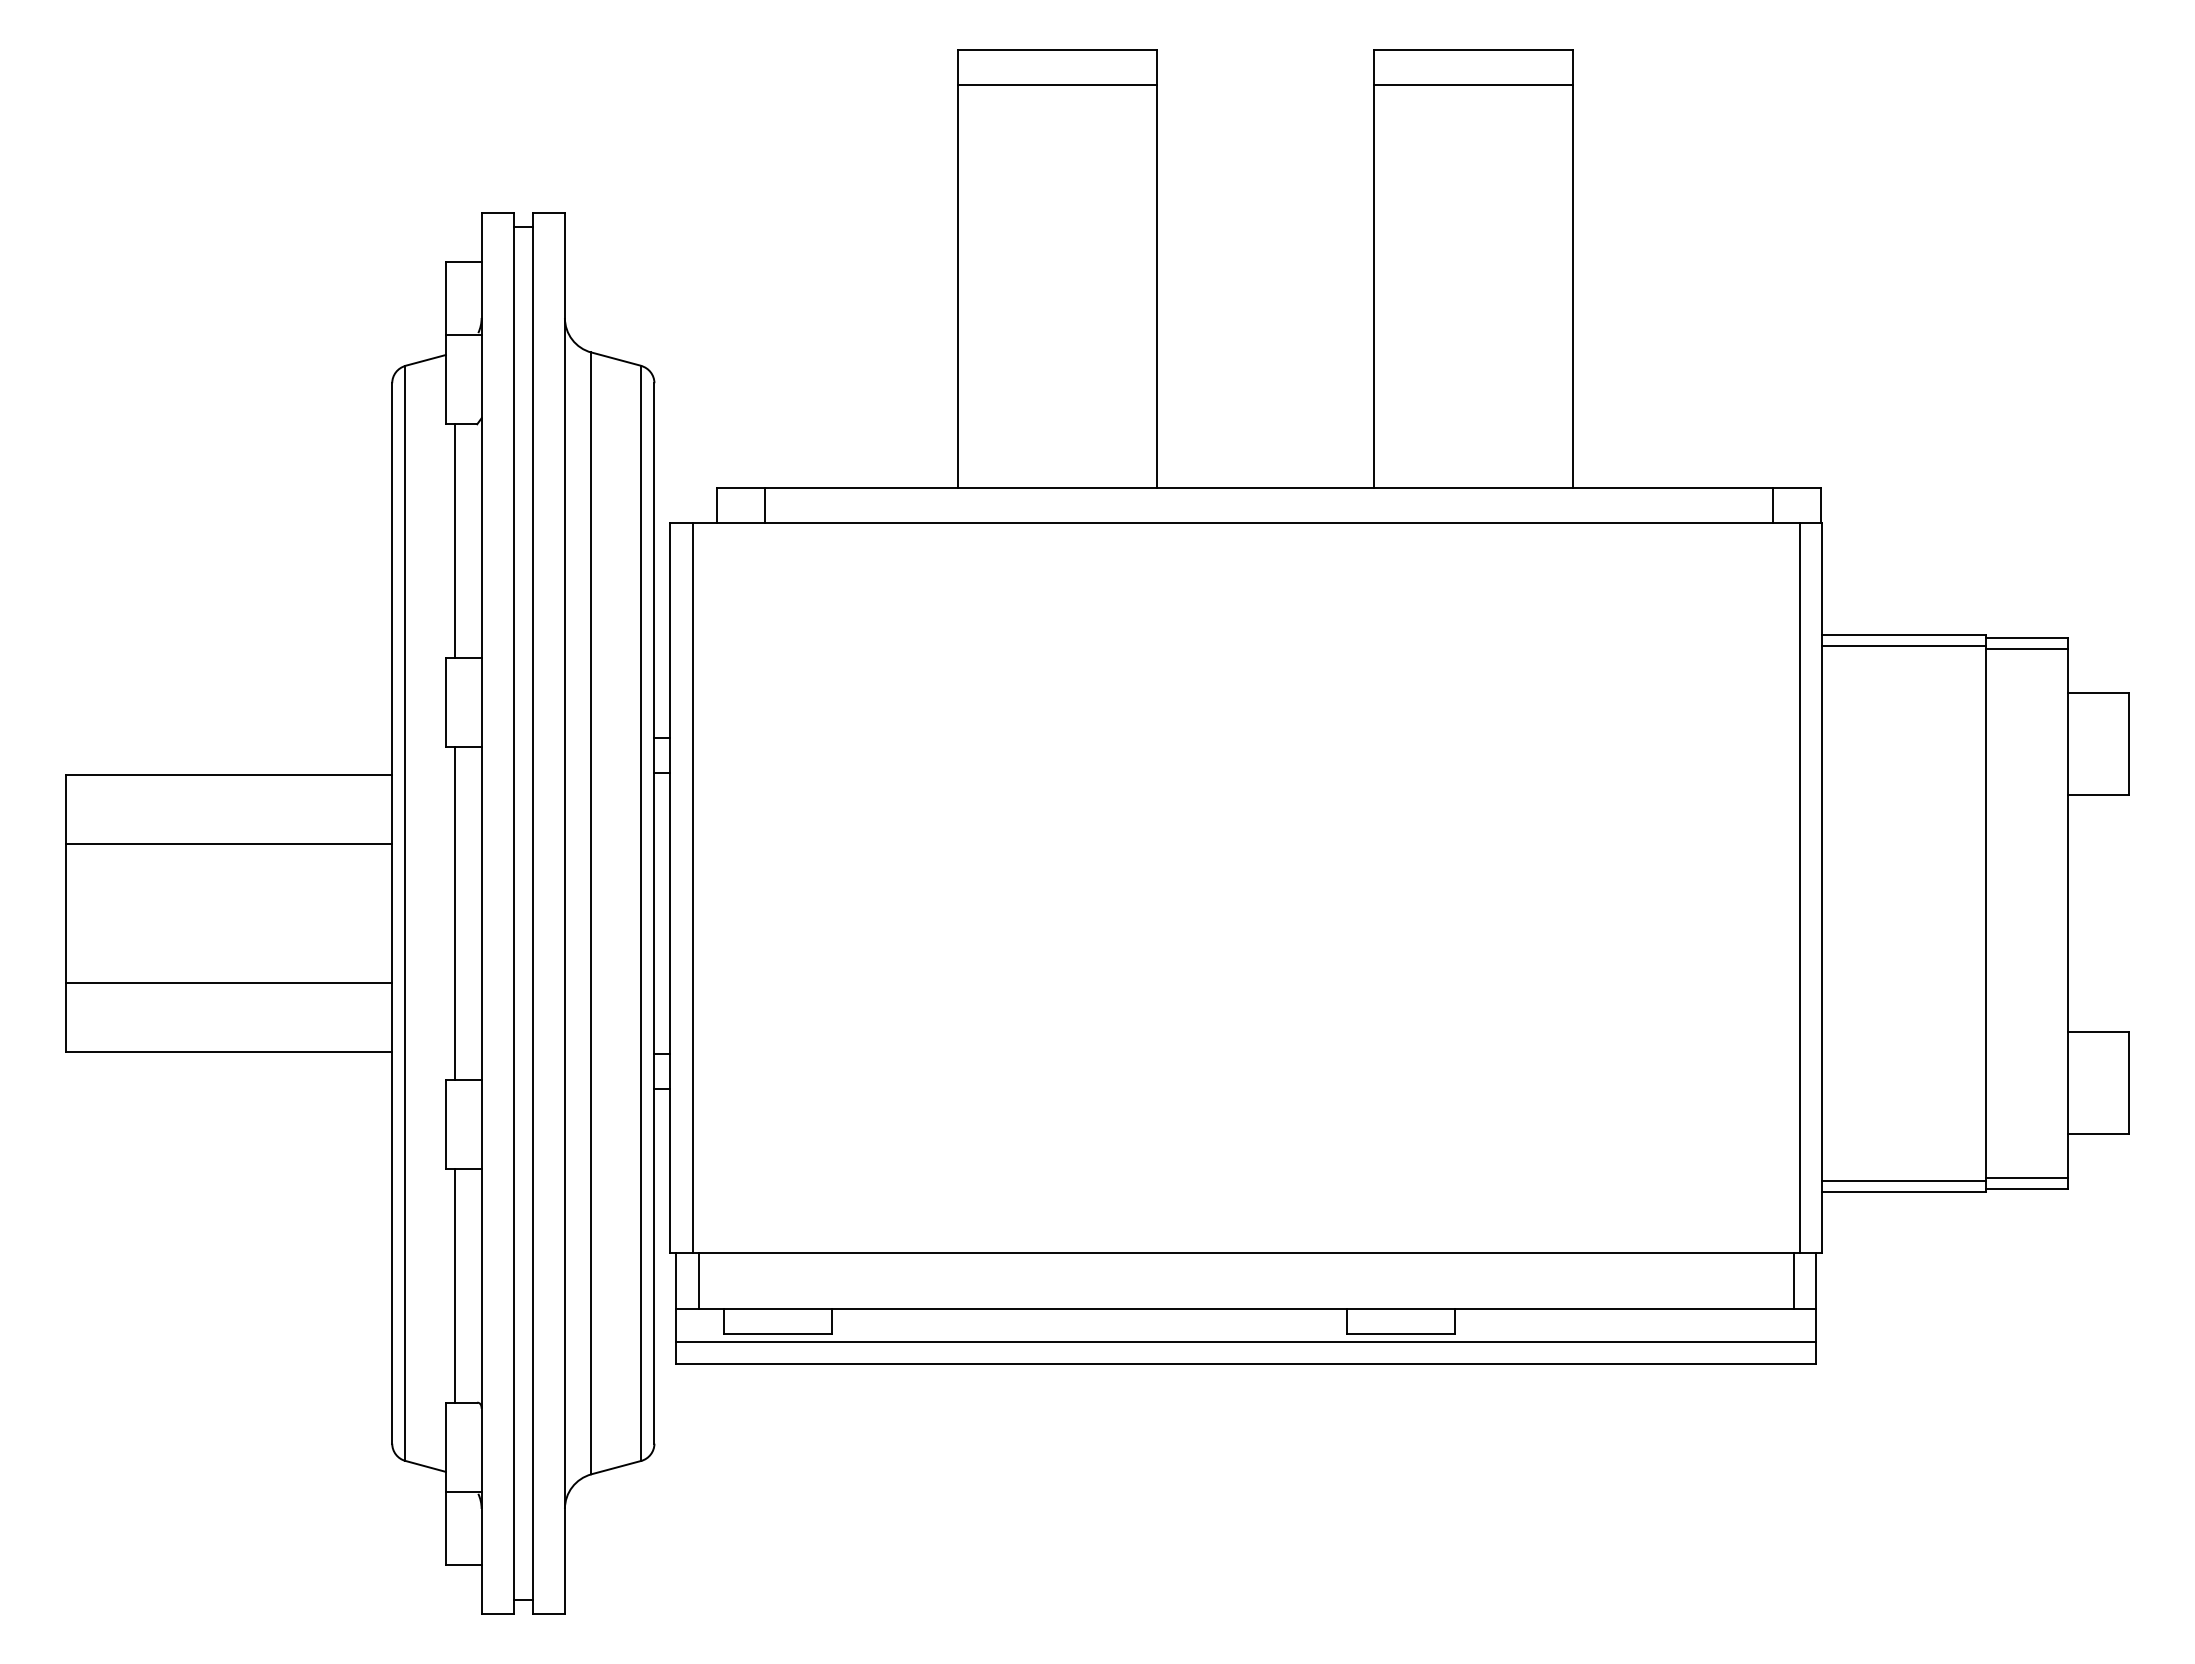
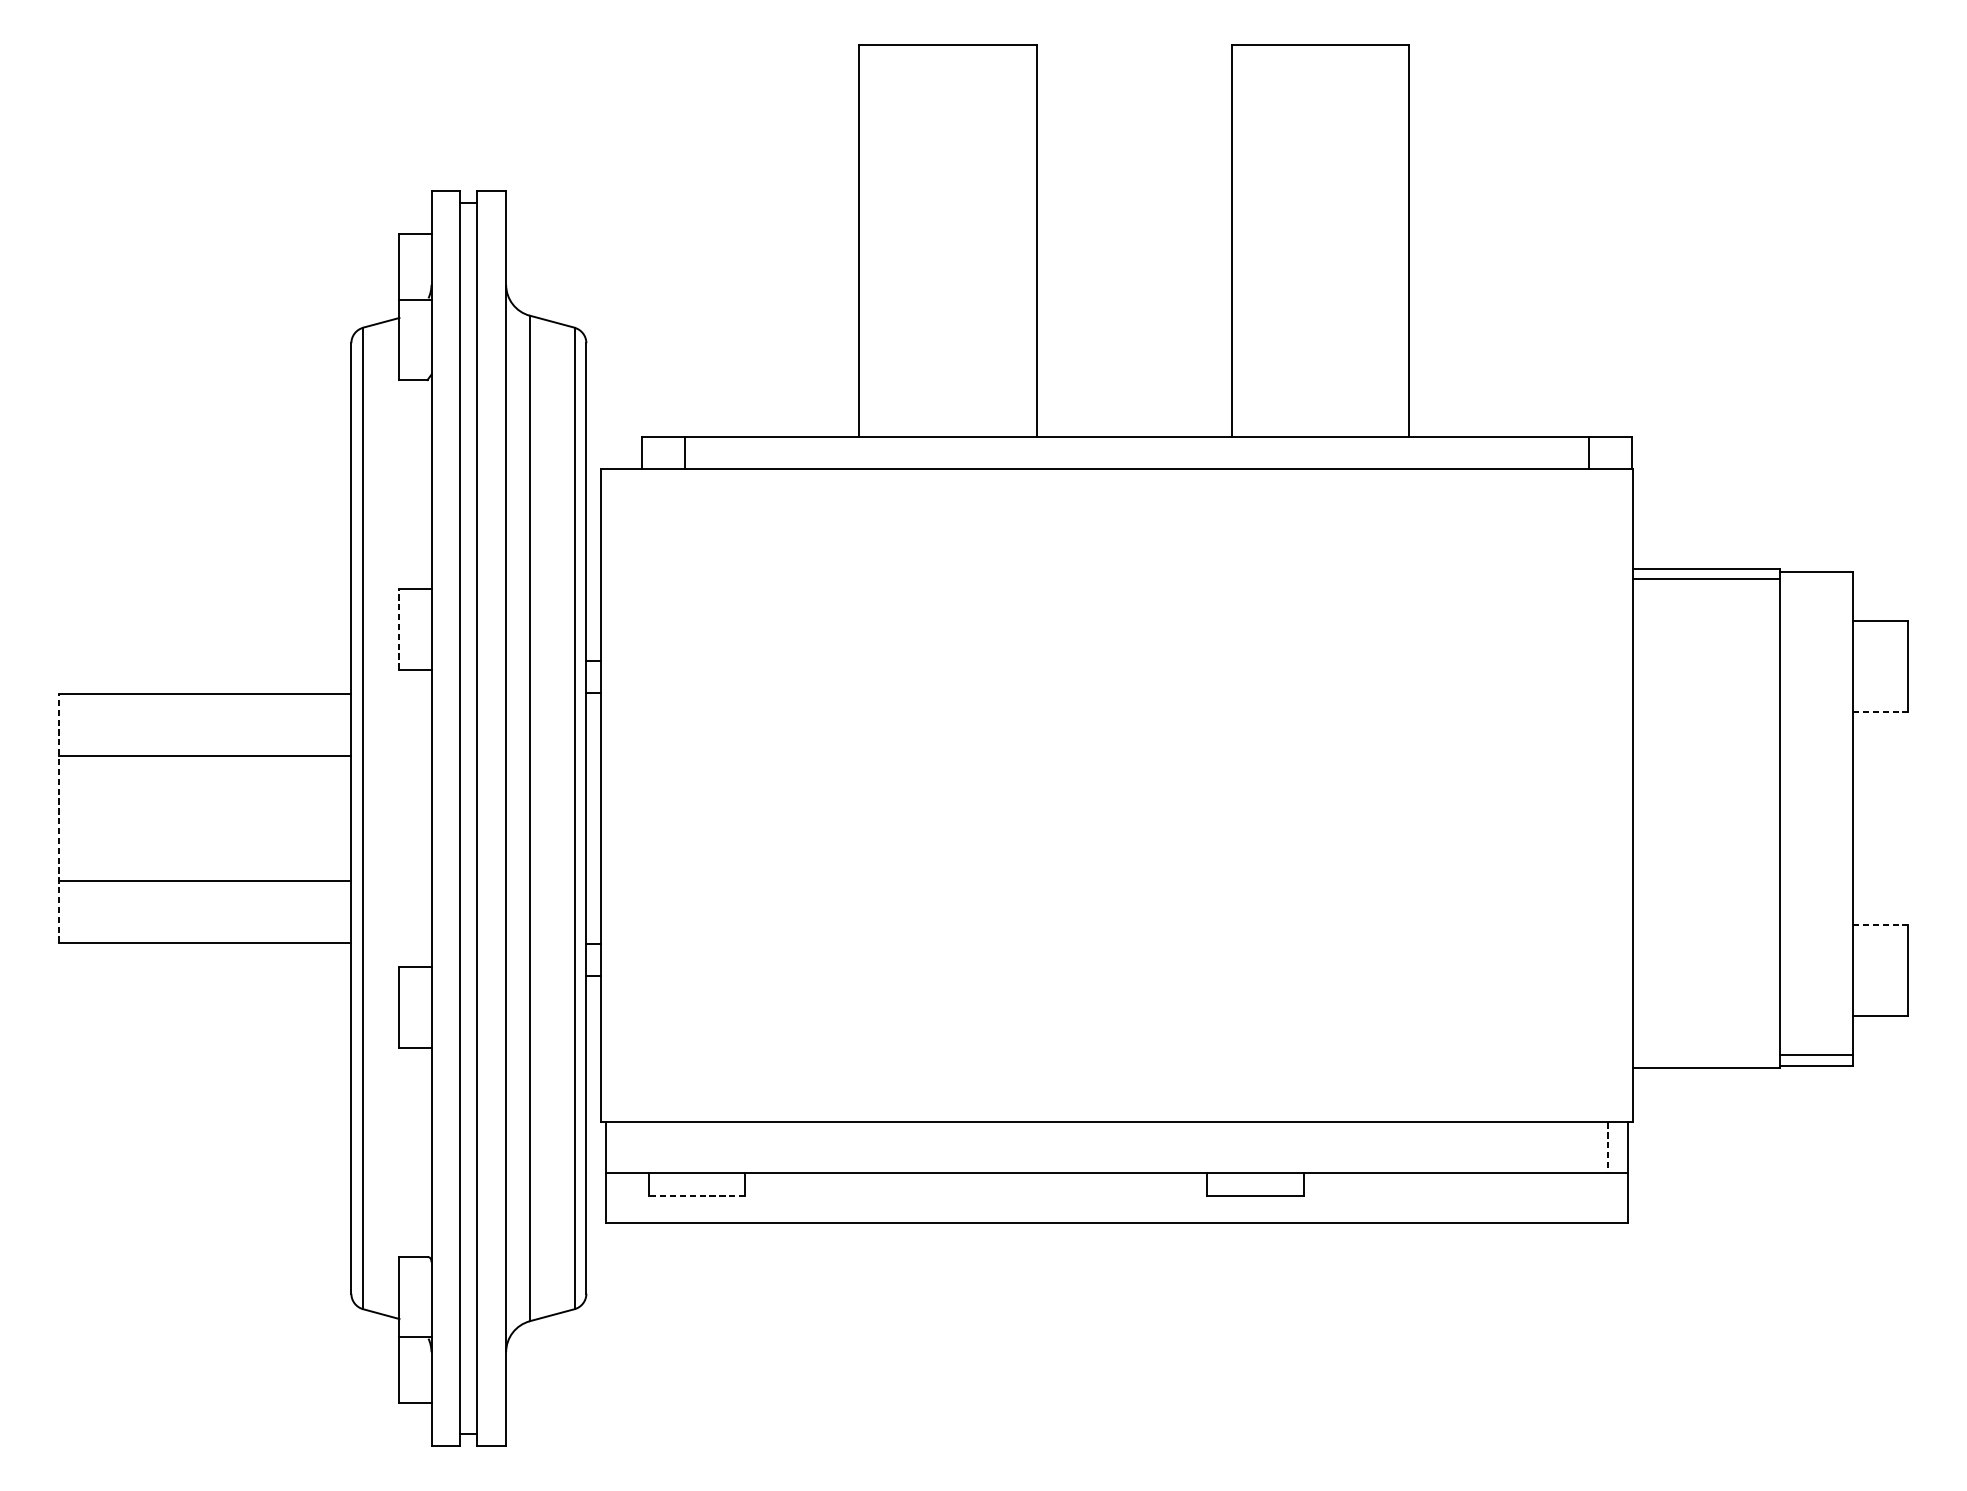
line: (1057, 84) -> (947, 75), removed
line: (1473, 84) -> (1320, 75), removed
line: (455, 540) -> (408, 484), removed
line: (2026, 649) -> (1816, 581), removed
line: (445, 702) -> (399, 629), solid -> dashed
line: (2098, 795) -> (1880, 712), solid -> dashed
line: (692, 887) -> (620, 795), removed
line: (1799, 887) -> (1612, 795), removed
line: (65, 913) -> (58, 818), solid -> dashed
line: (455, 913) -> (408, 818), removed
line: (2098, 1031) -> (1880, 924), solid -> dashed
line: (1903, 1180) -> (1705, 1057), removed
line: (698, 1280) -> (625, 1147), removed
line: (1794, 1281) -> (1608, 1148), solid -> dashed
line: (455, 1285) -> (408, 1151), removed
line: (777, 1334) -> (696, 1195), solid -> dashed
line: (1246, 1342) -> (1117, 1203), removed

